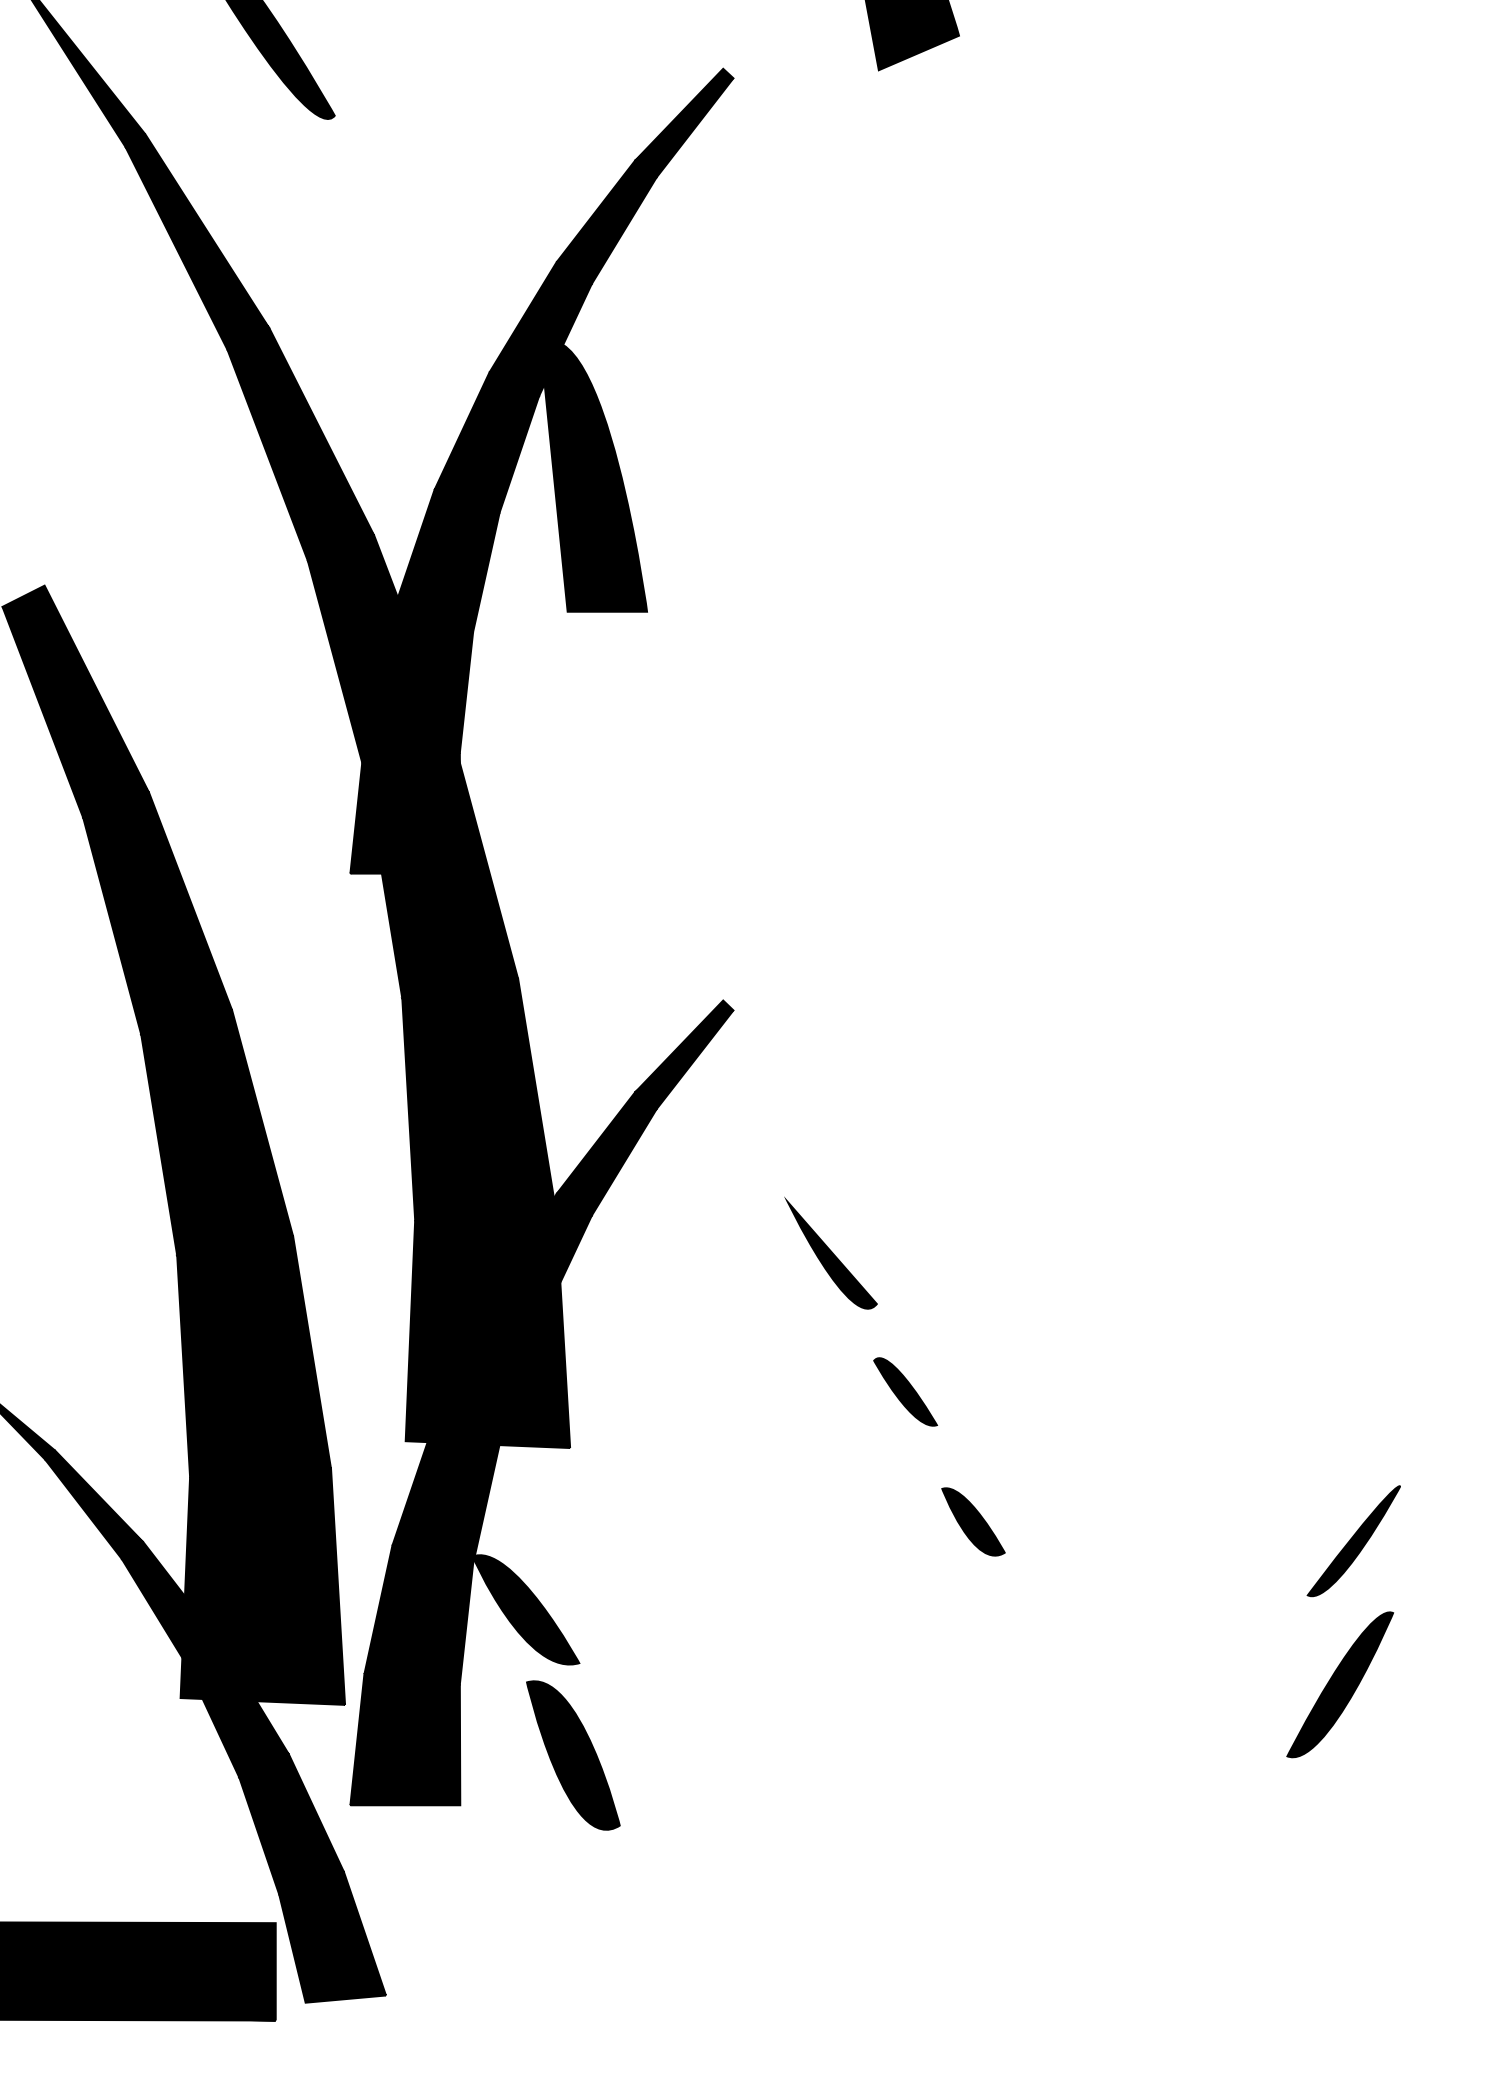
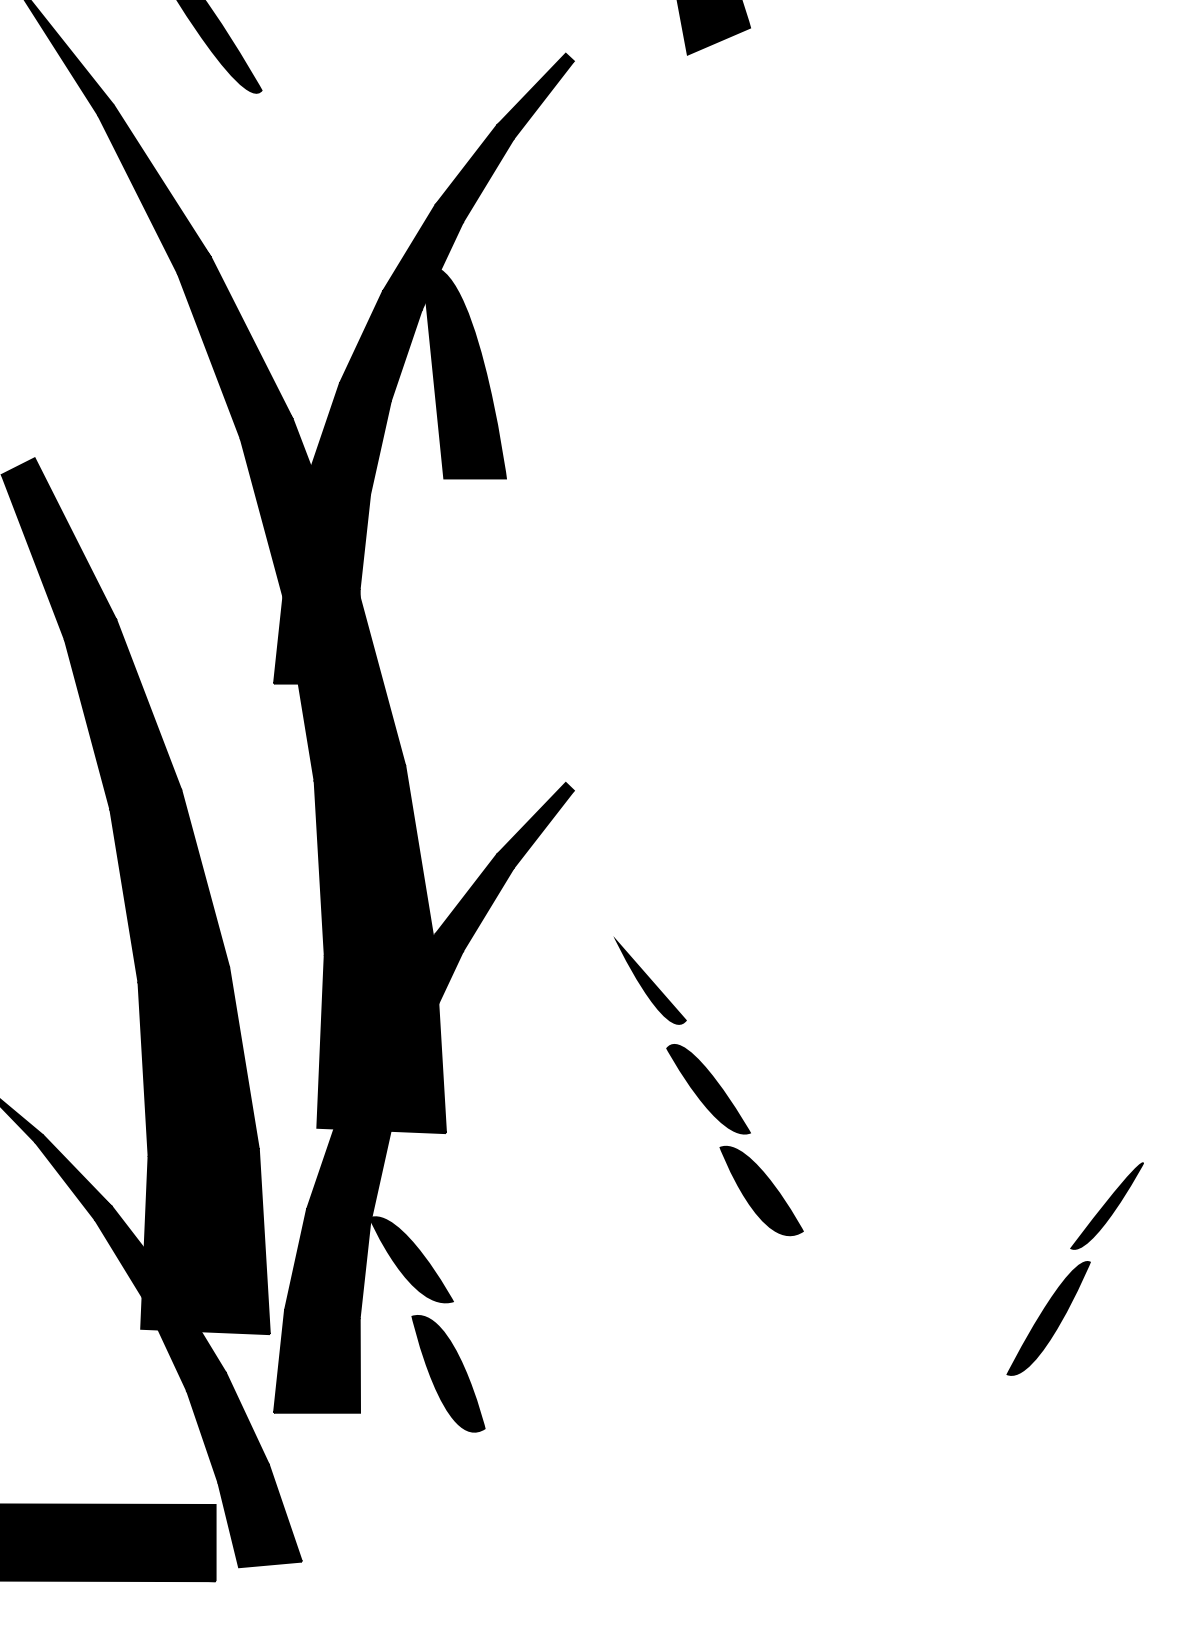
part: (905, 1391) -> (708, 1088), size x1.67
part: (973, 1521) -> (761, 1190), size x1.67
part: (1353, 1541) -> (1106, 1206), moved

